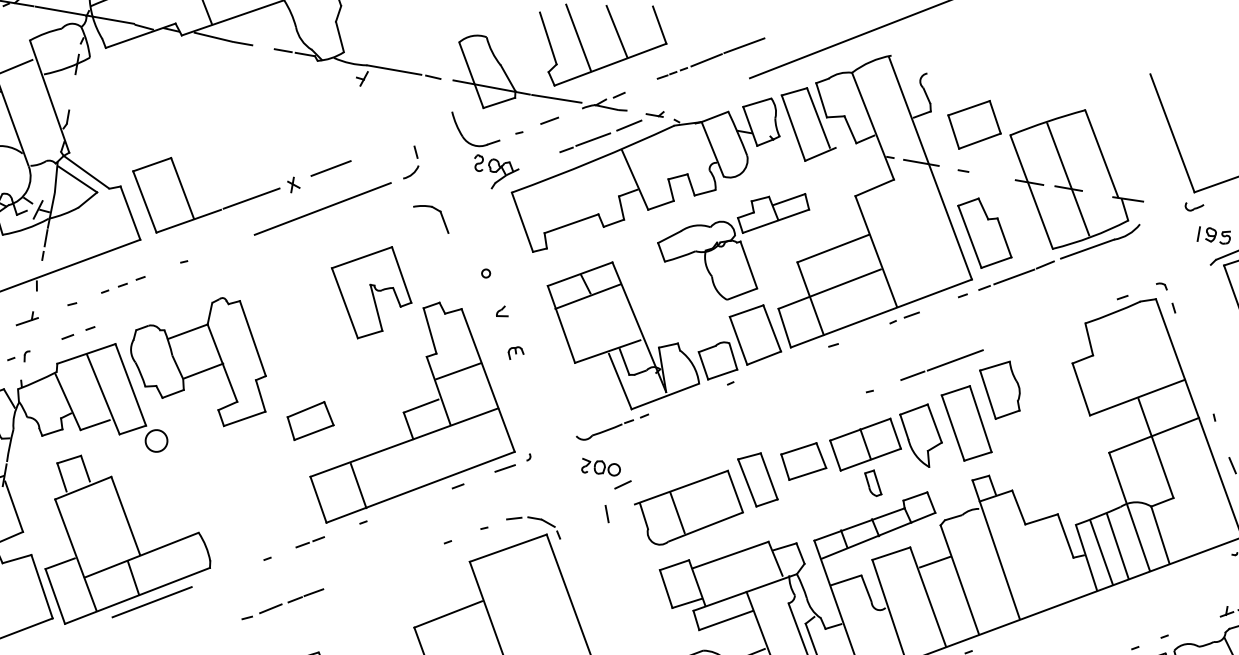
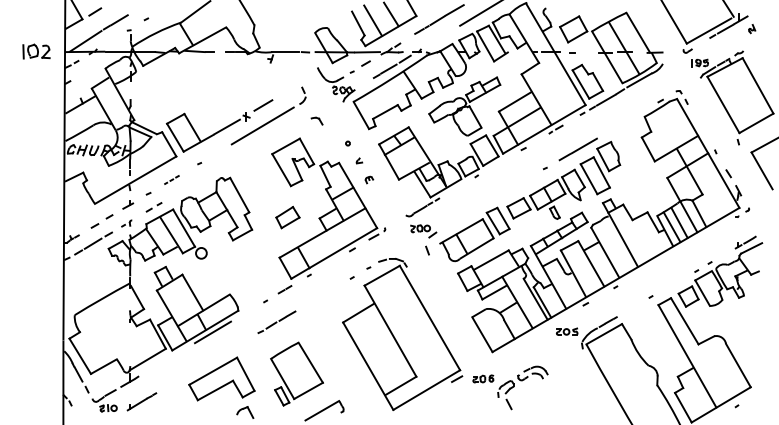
part: (431, 216) -> (316, 120), size x0.6
part: (122, 283) -> (171, 179), size x0.7
part: (309, 420) -> (287, 217), moved

